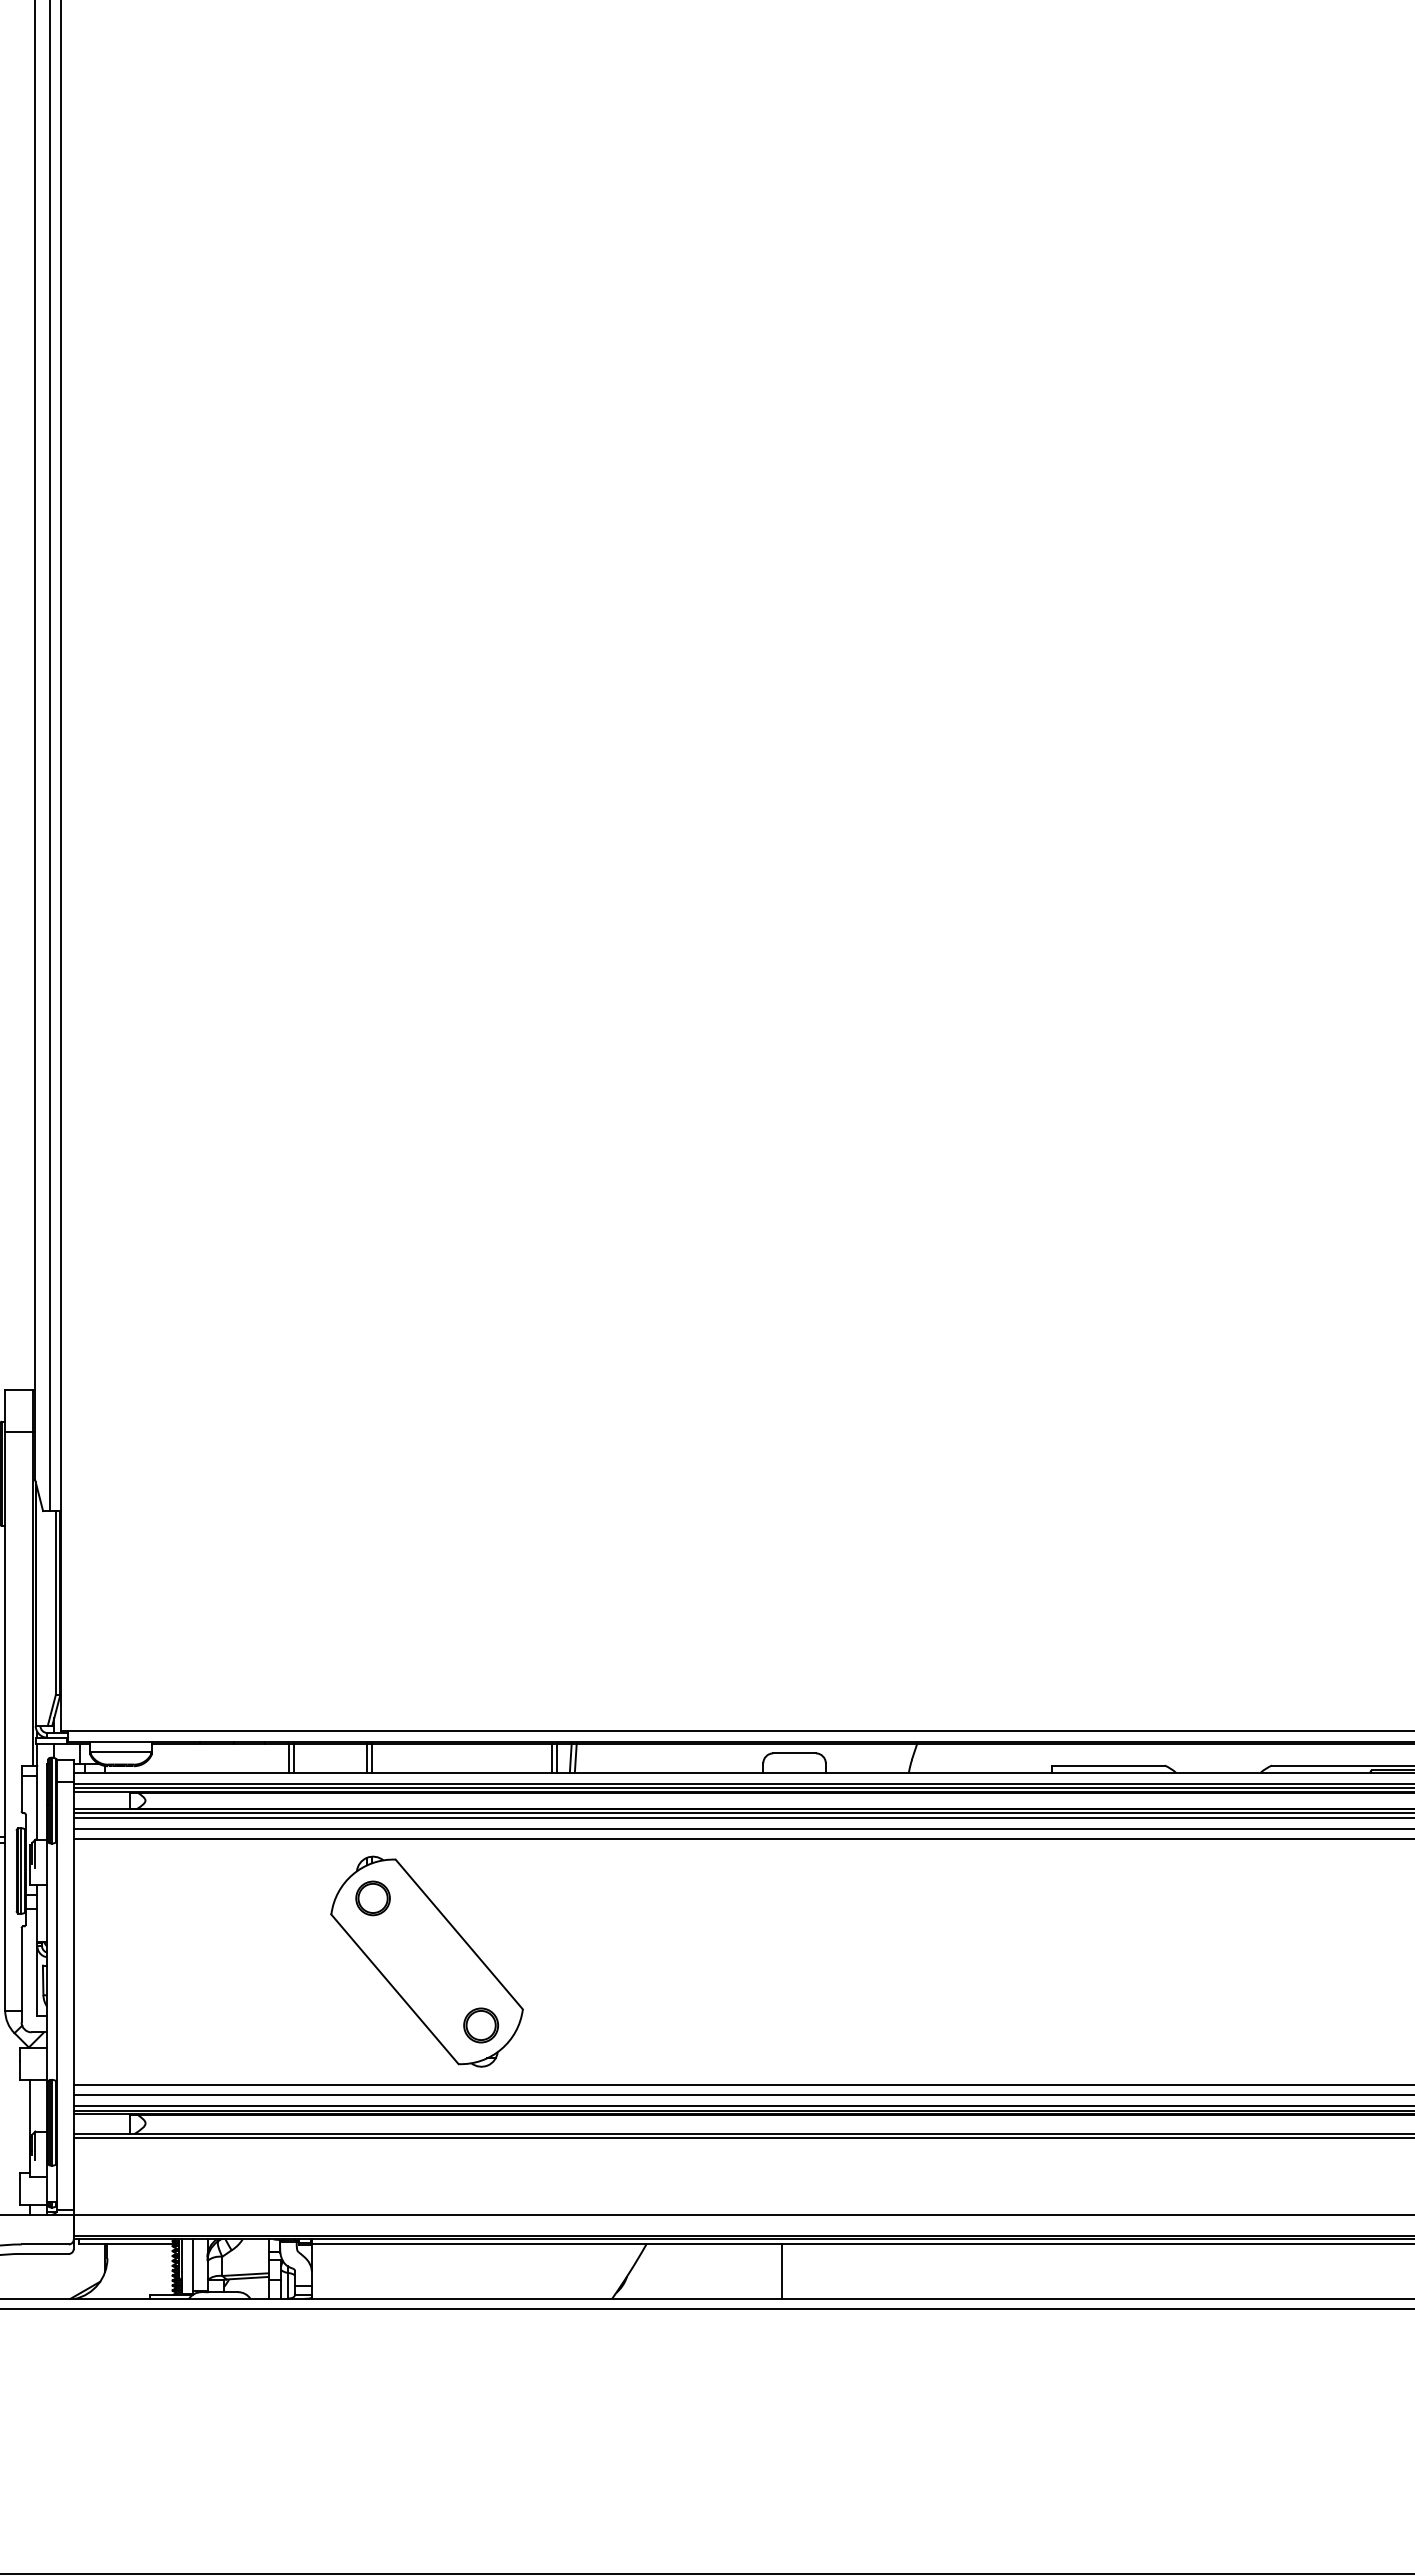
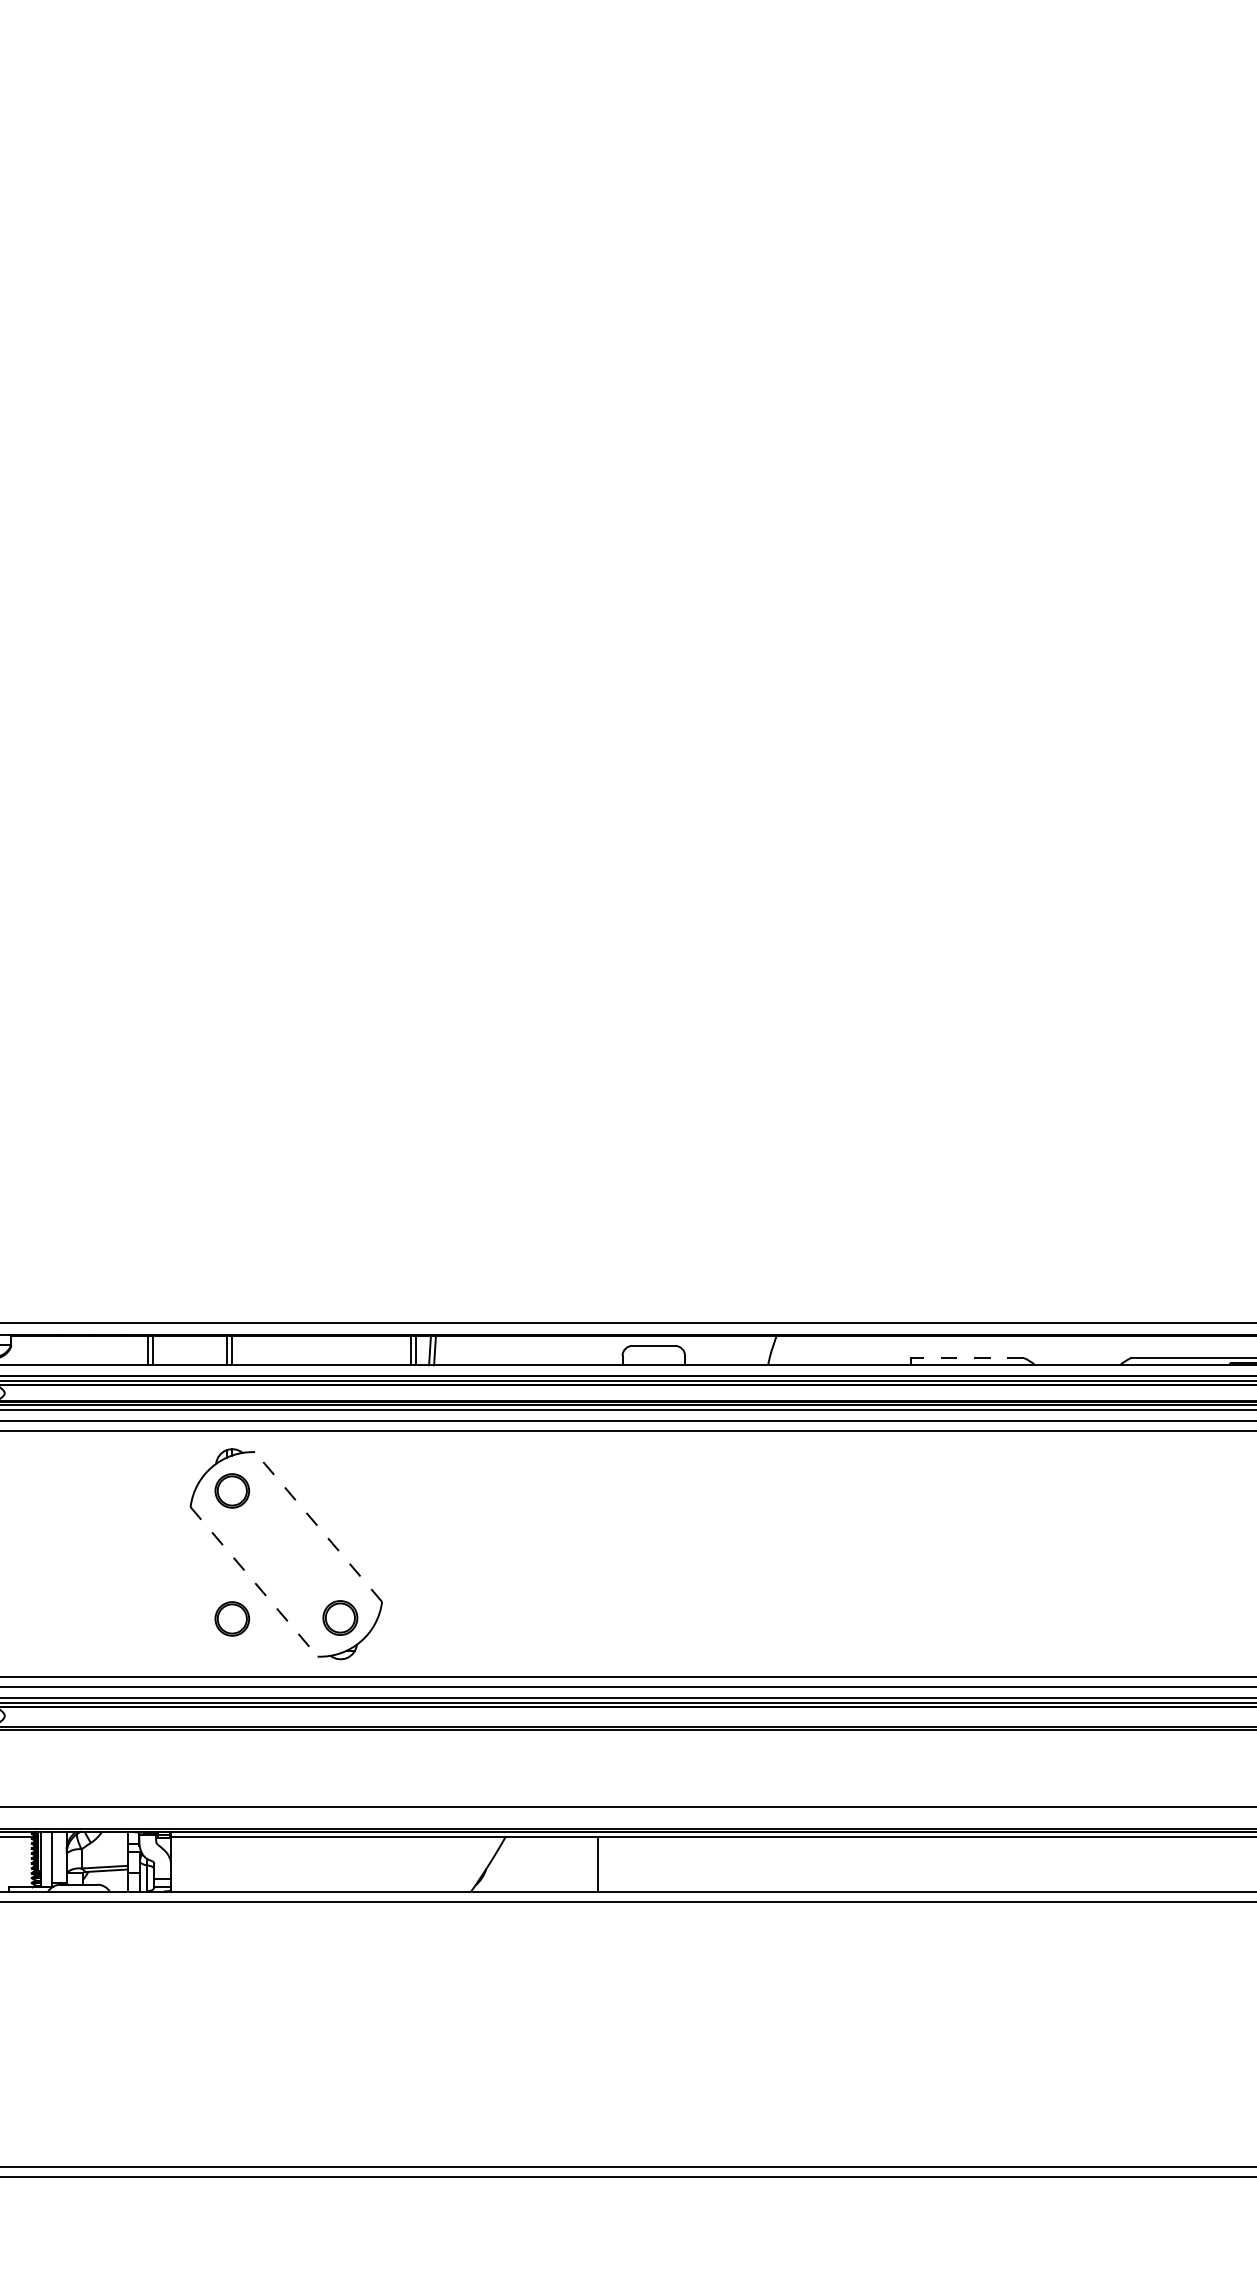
line: (1108, 1765) -> (967, 1358), solid -> dashed
line: (458, 1934) -> (317, 1527), solid -> dashed
line: (395, 1989) -> (254, 1582), solid -> dashed
part: (372, 2026) -> (231, 1619), added
line: (782, 2271) -> (597, 1864), moved

